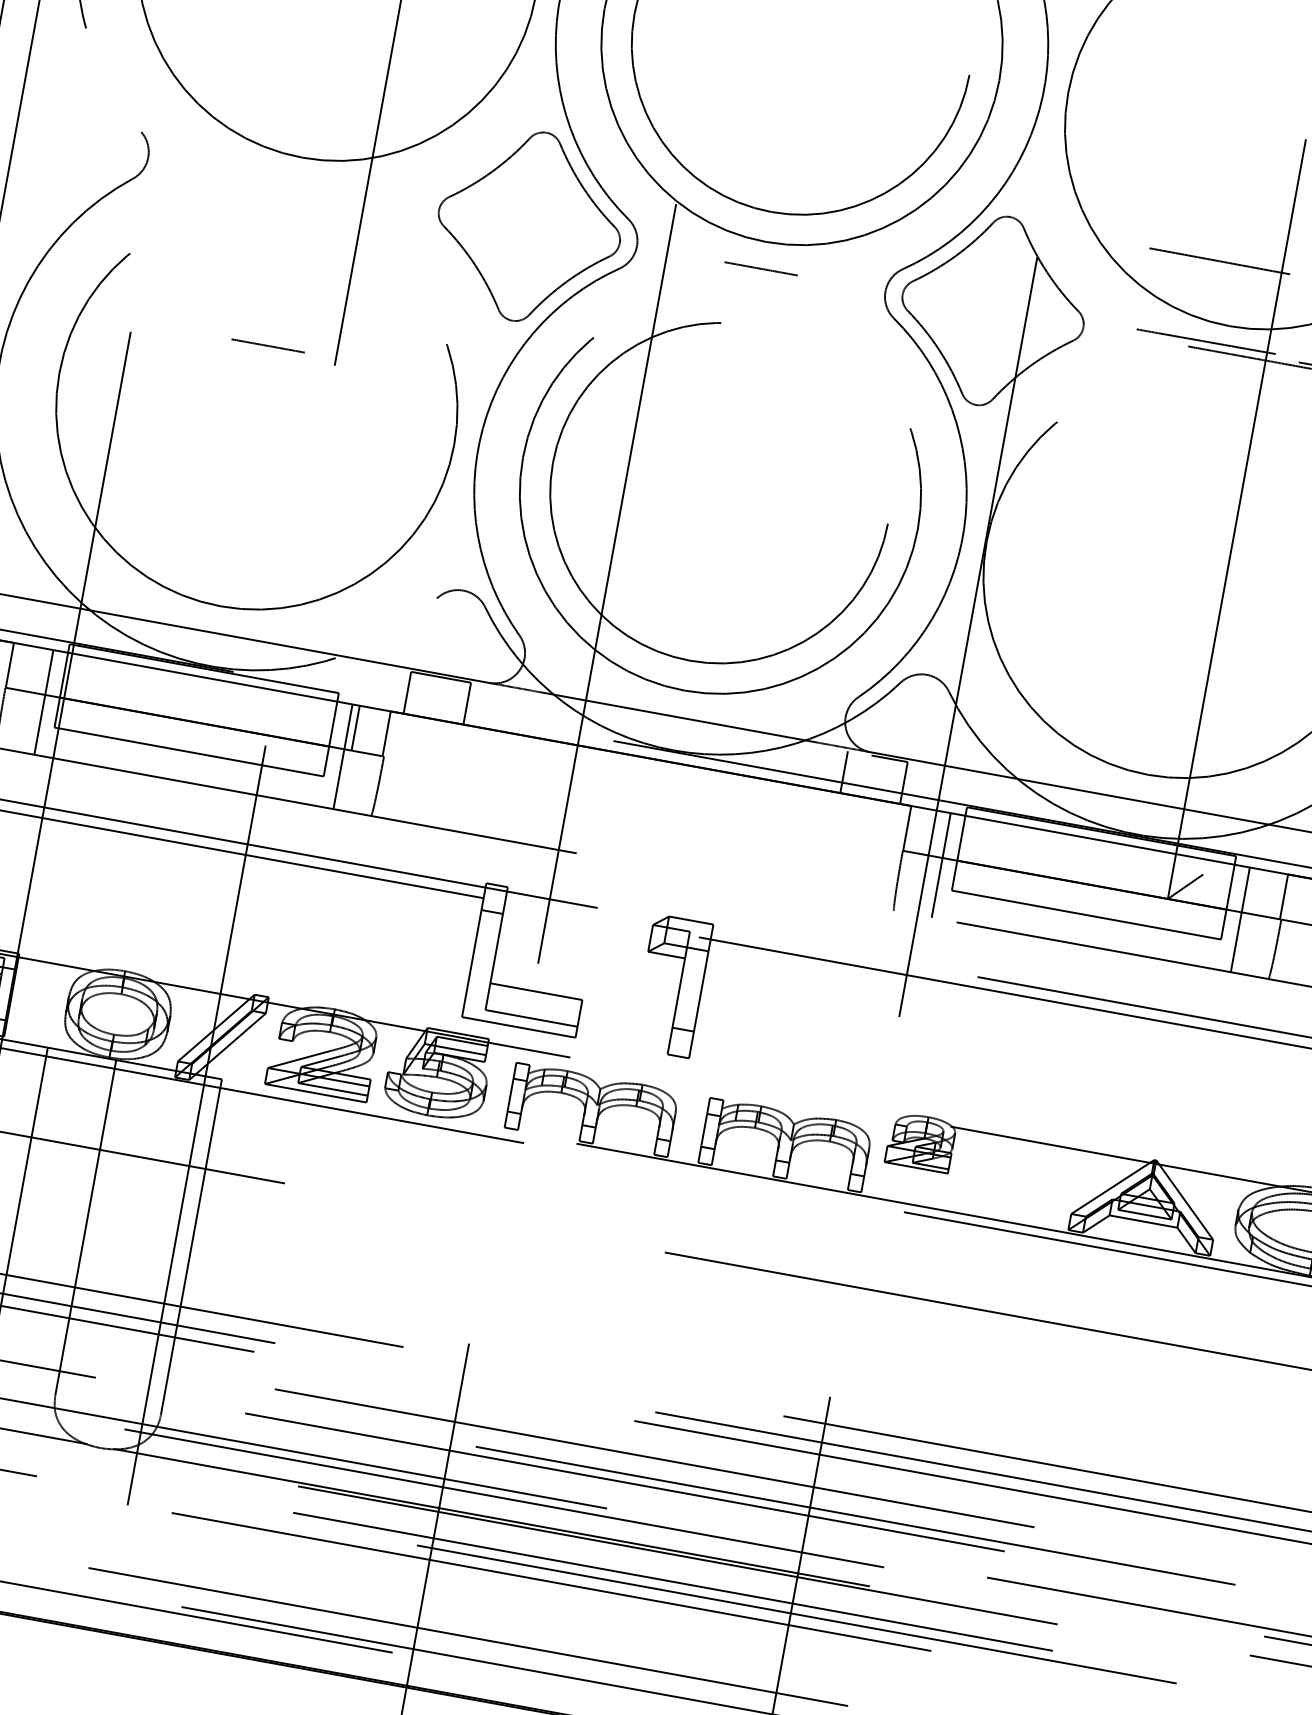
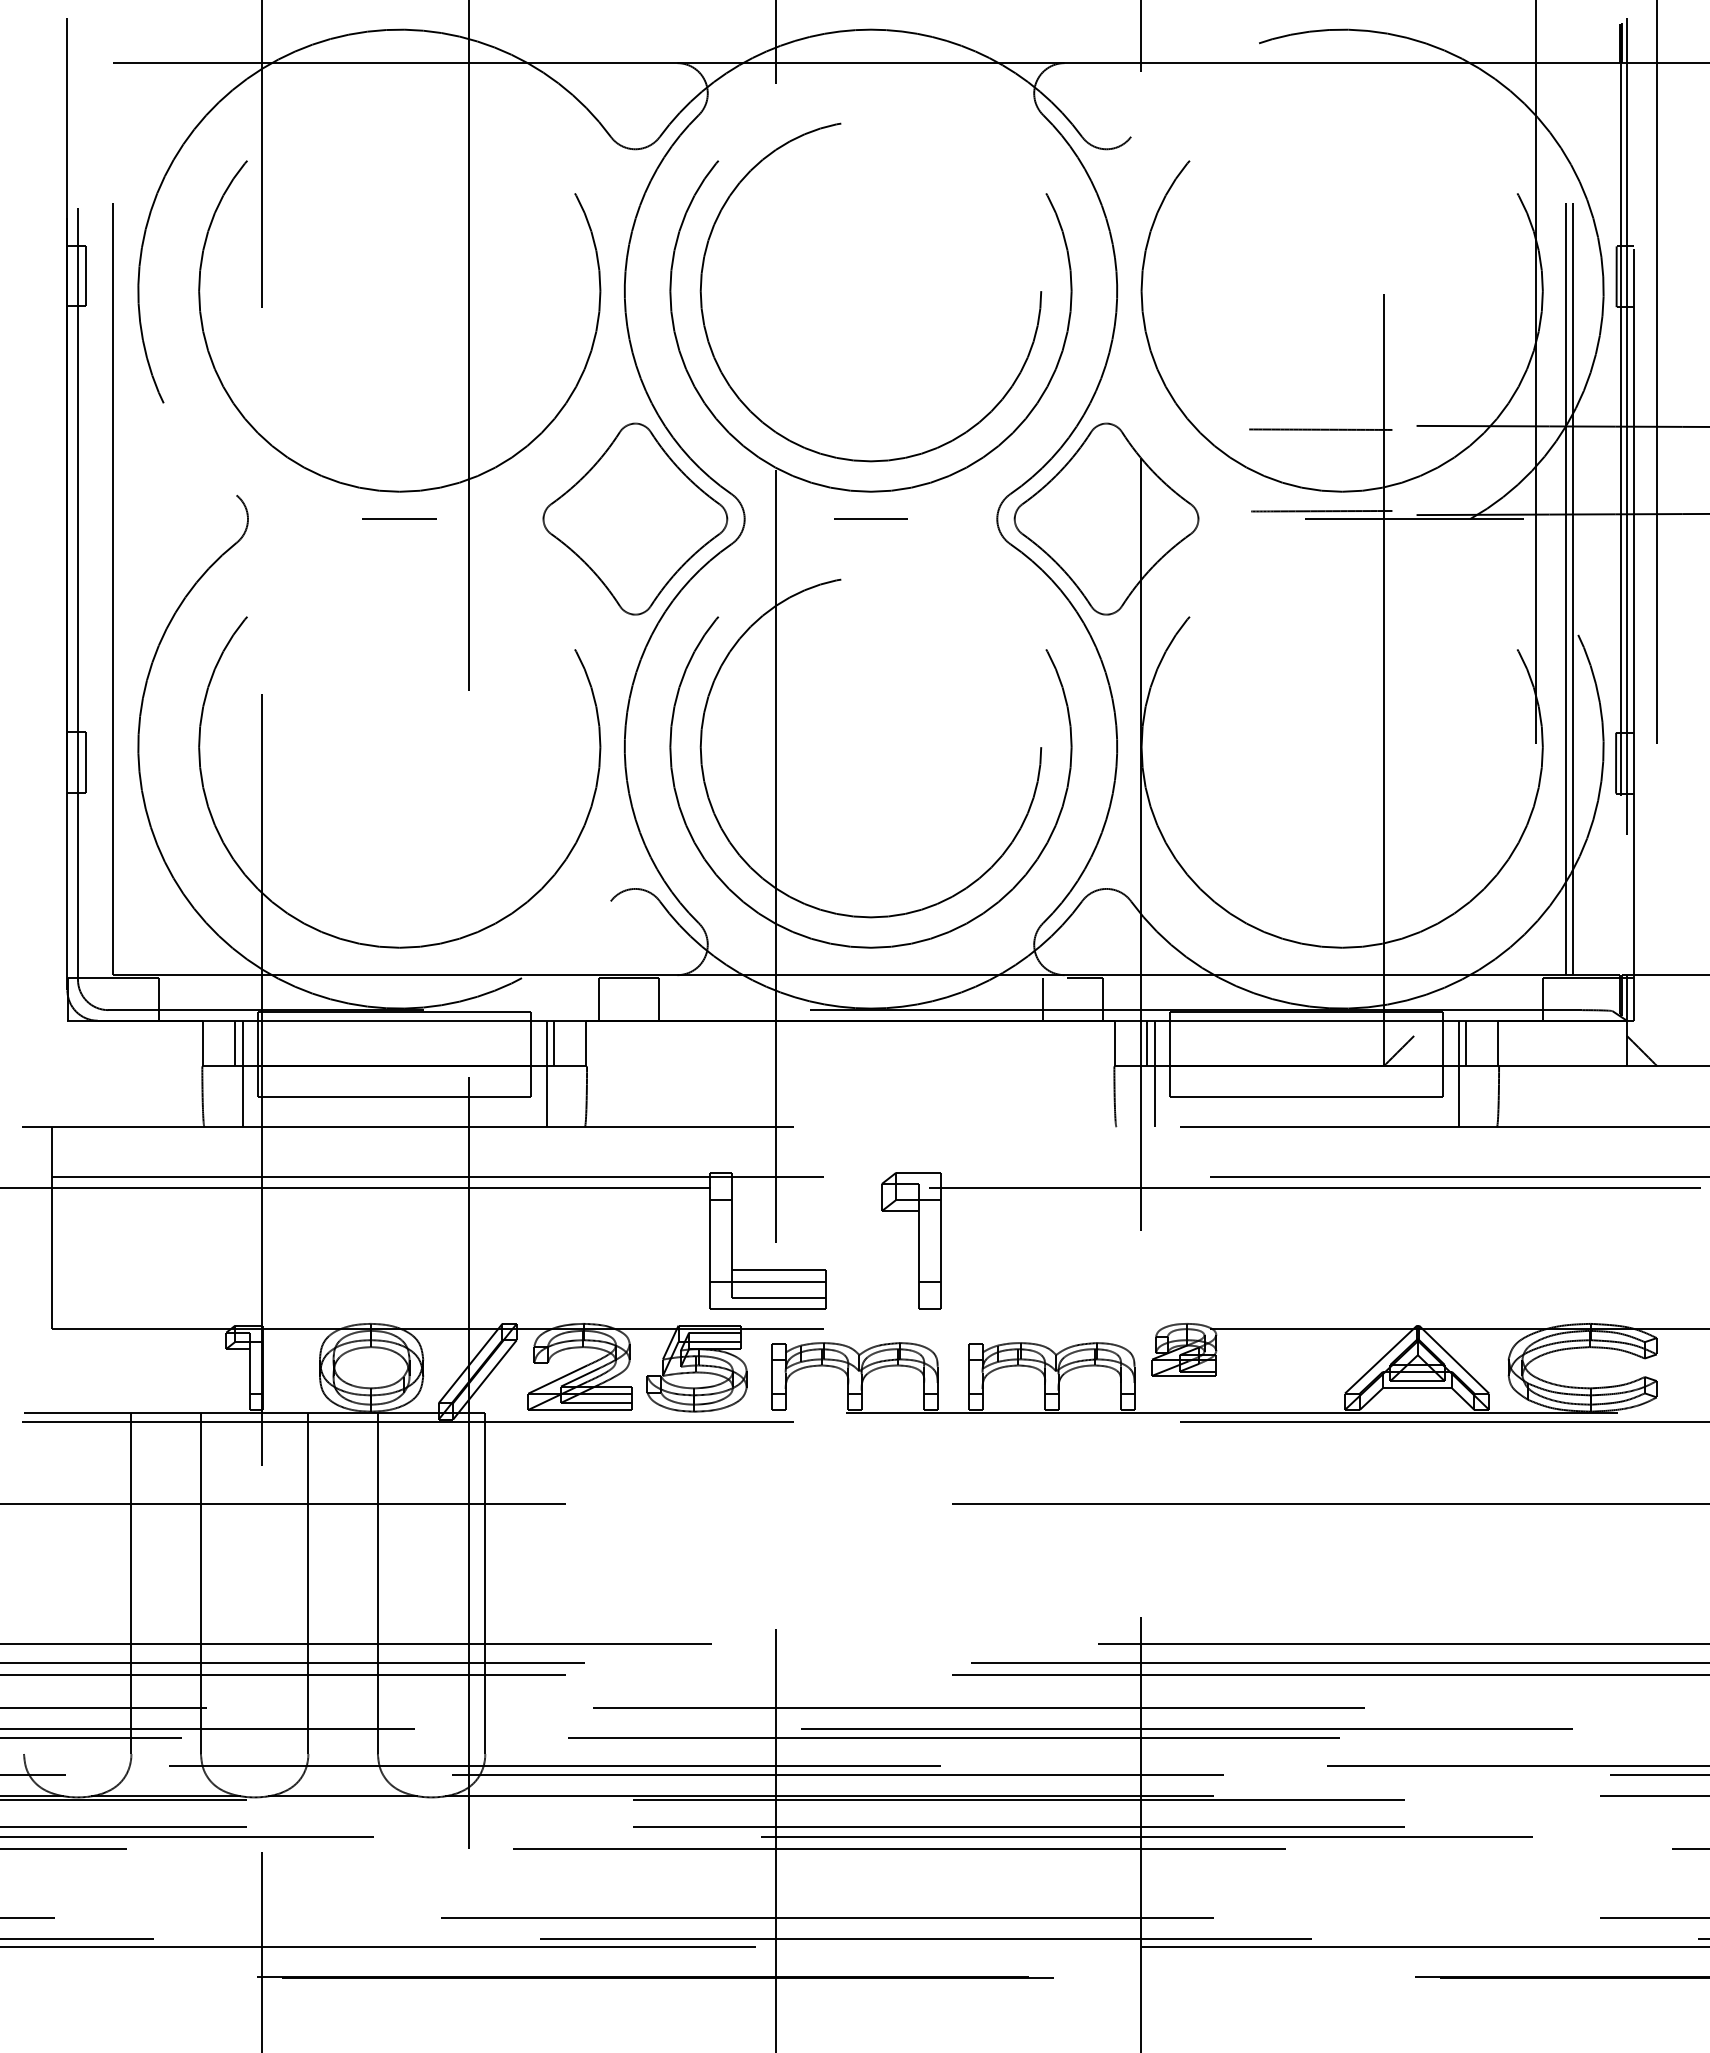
line: (268, 345) -> (399, 518), moved
line: (42, 671) -> (235, 1043), added
line: (939, 834) -> (1147, 1043), added
line: (1253, 891) -> (1466, 1043), added
line: (523, 1000) -> (767, 1281), added

